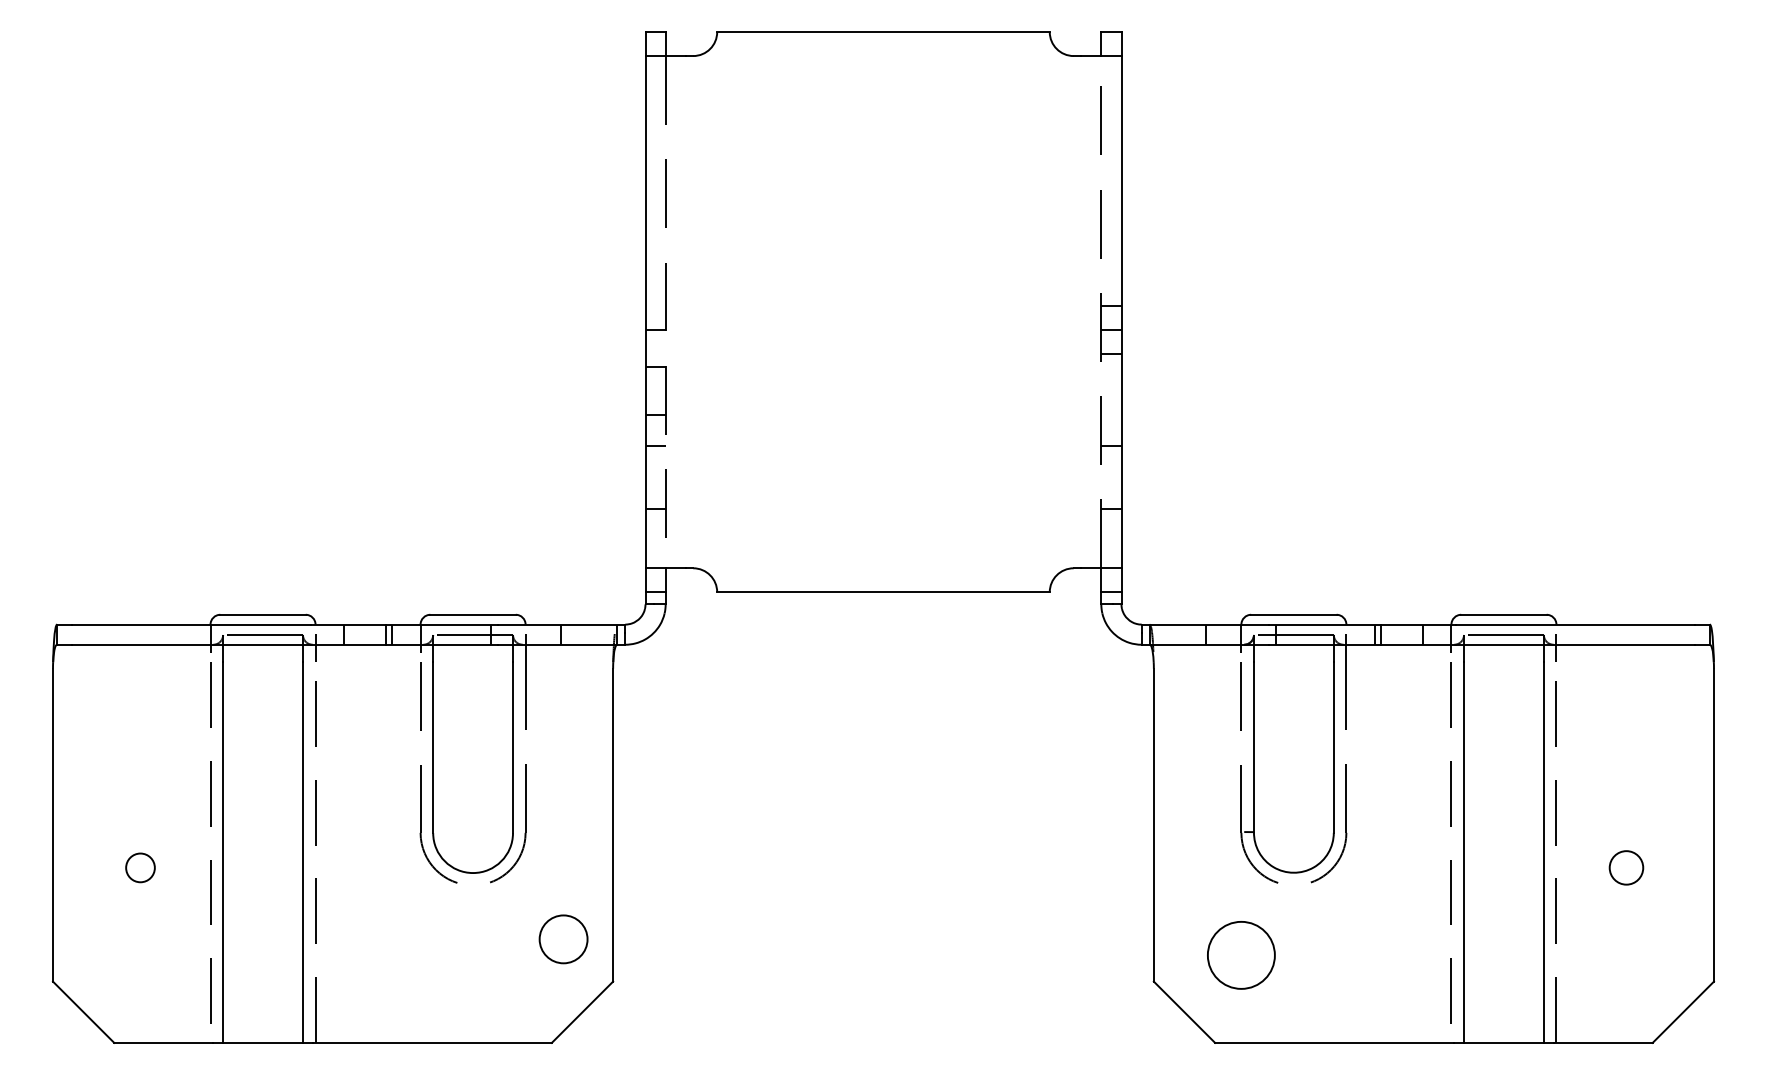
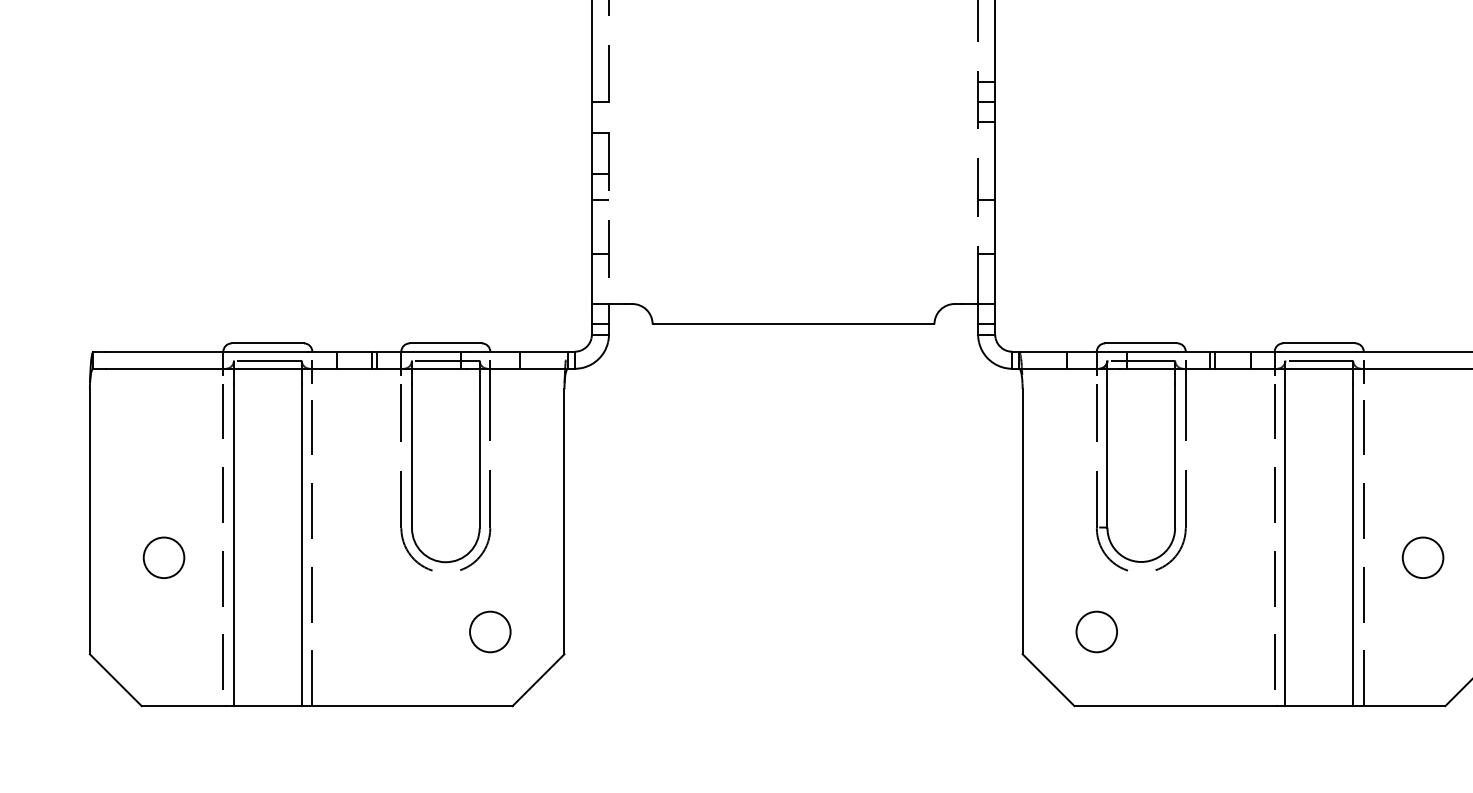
circle: (140, 867) -> (164, 557), size x1.67
circle: (1626, 867) -> (1423, 557), size x1.43
circle: (563, 939) -> (490, 632), moved
circle: (1241, 955) -> (1096, 632), size x0.71

